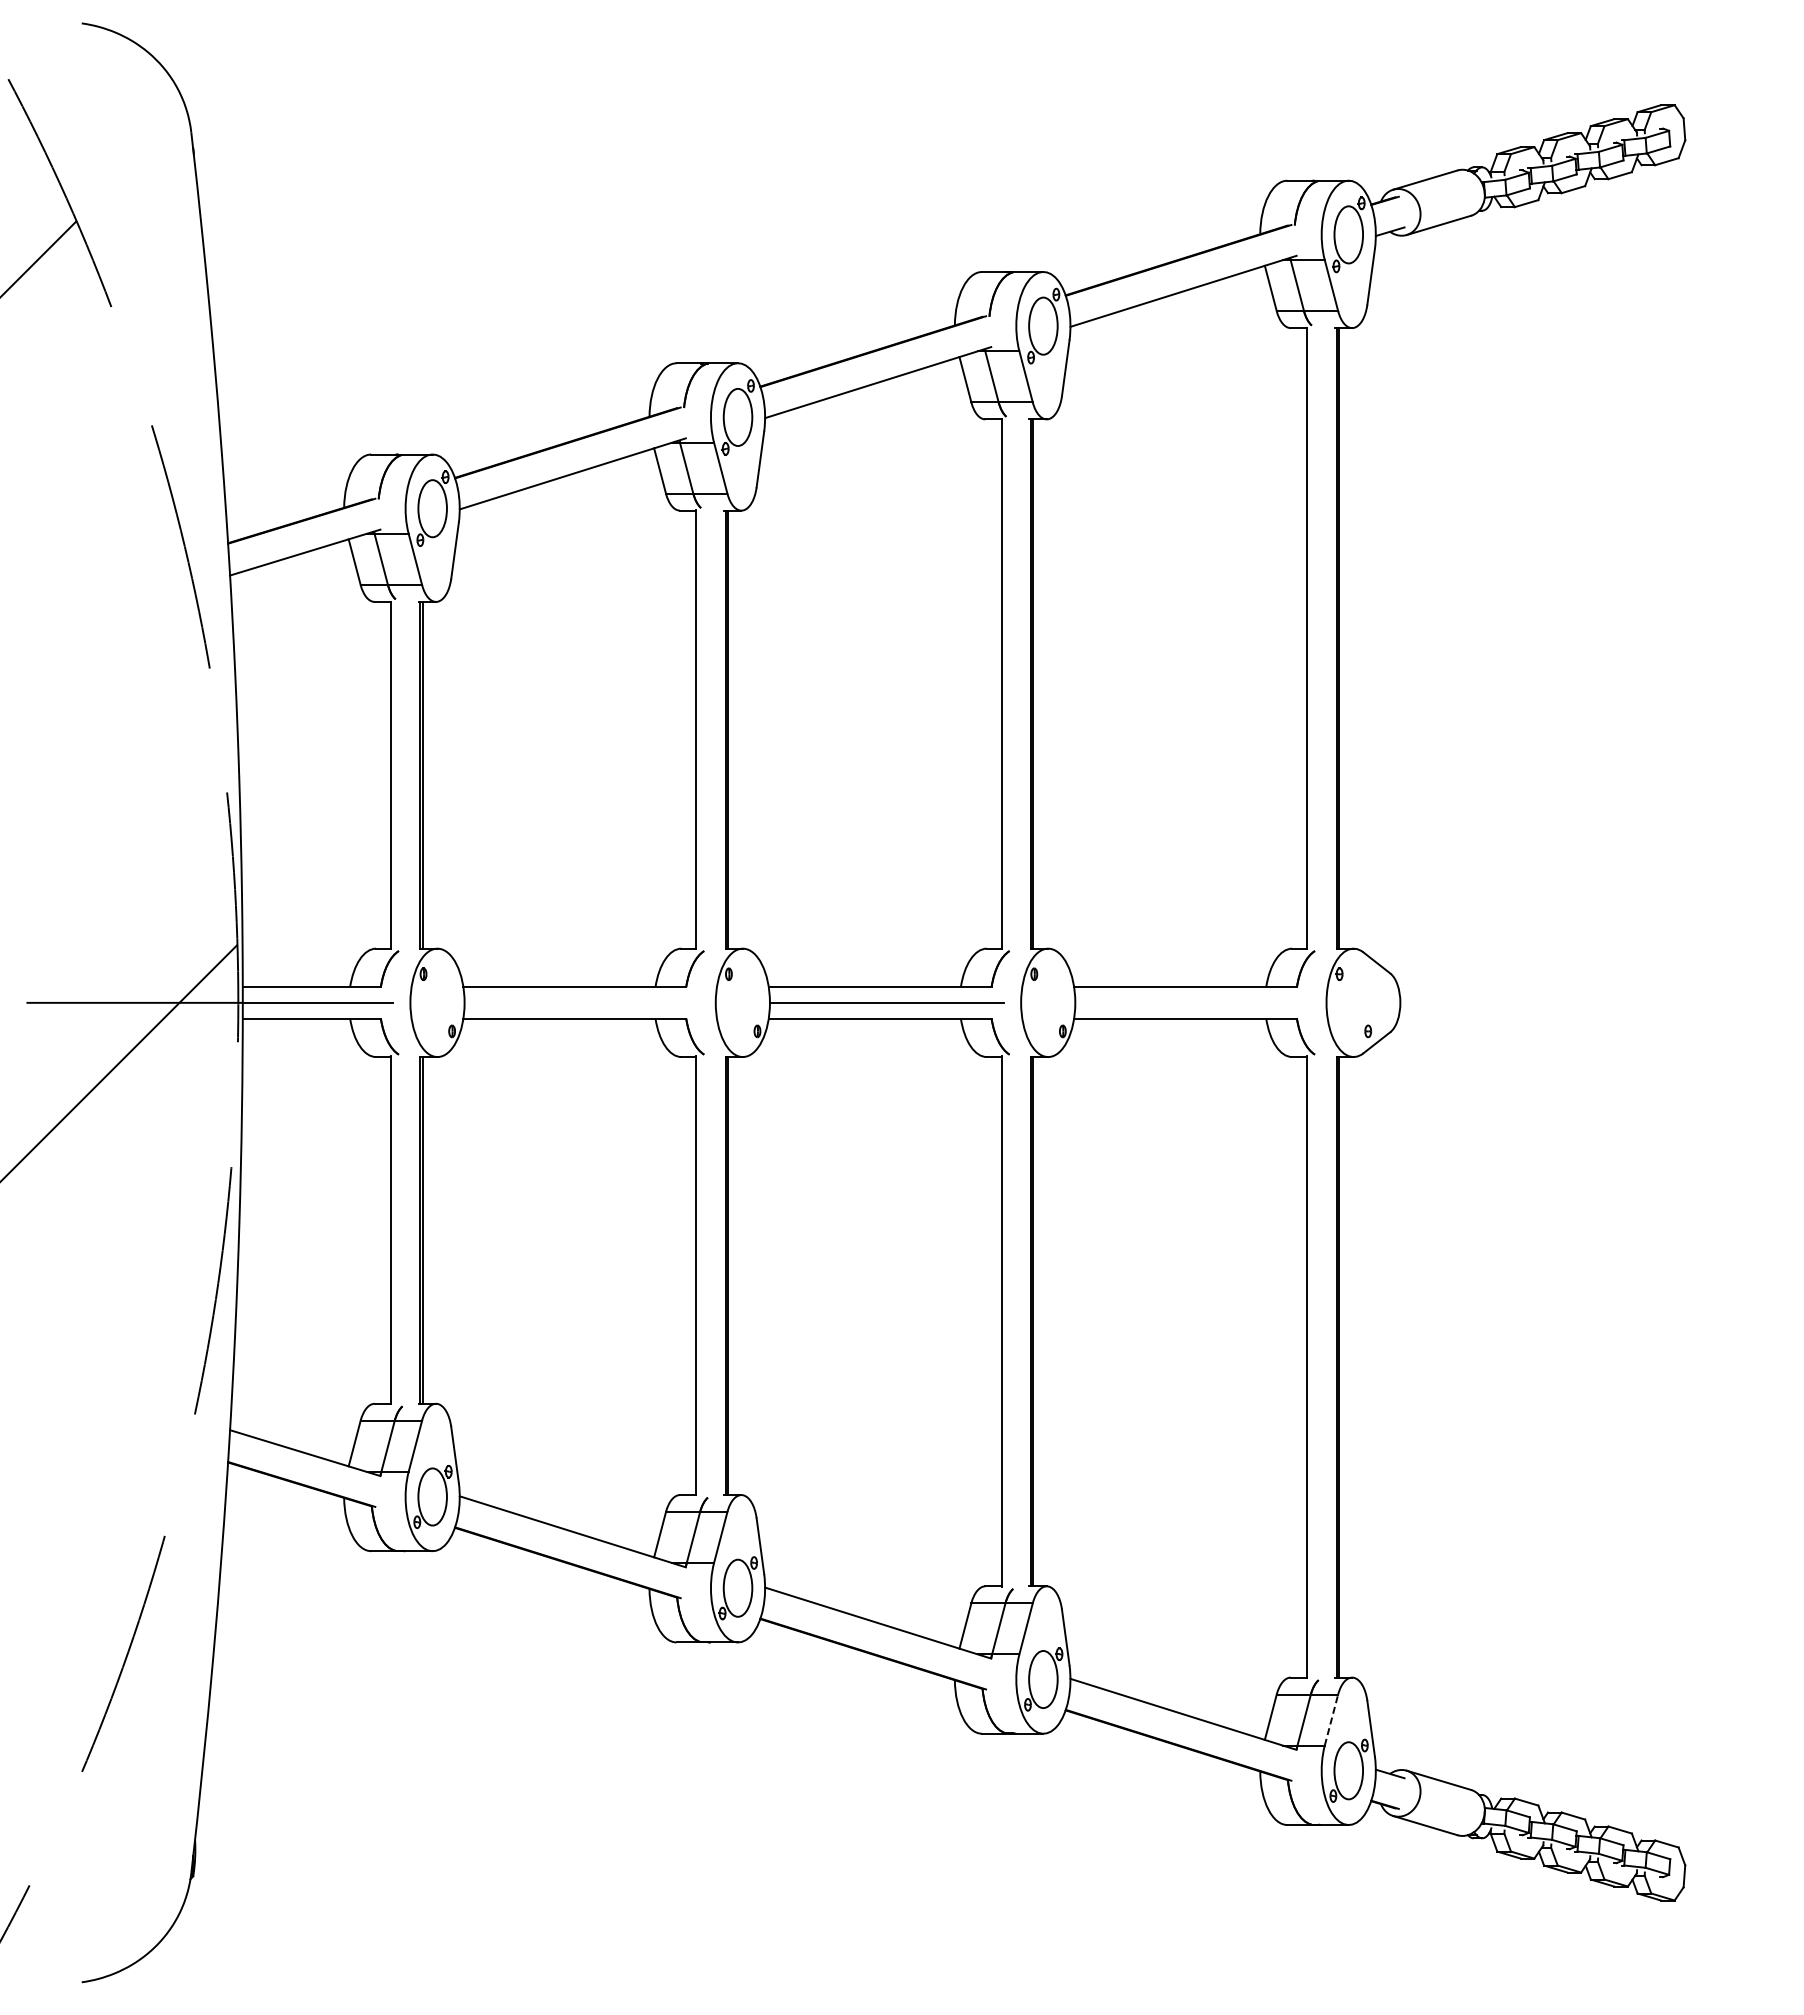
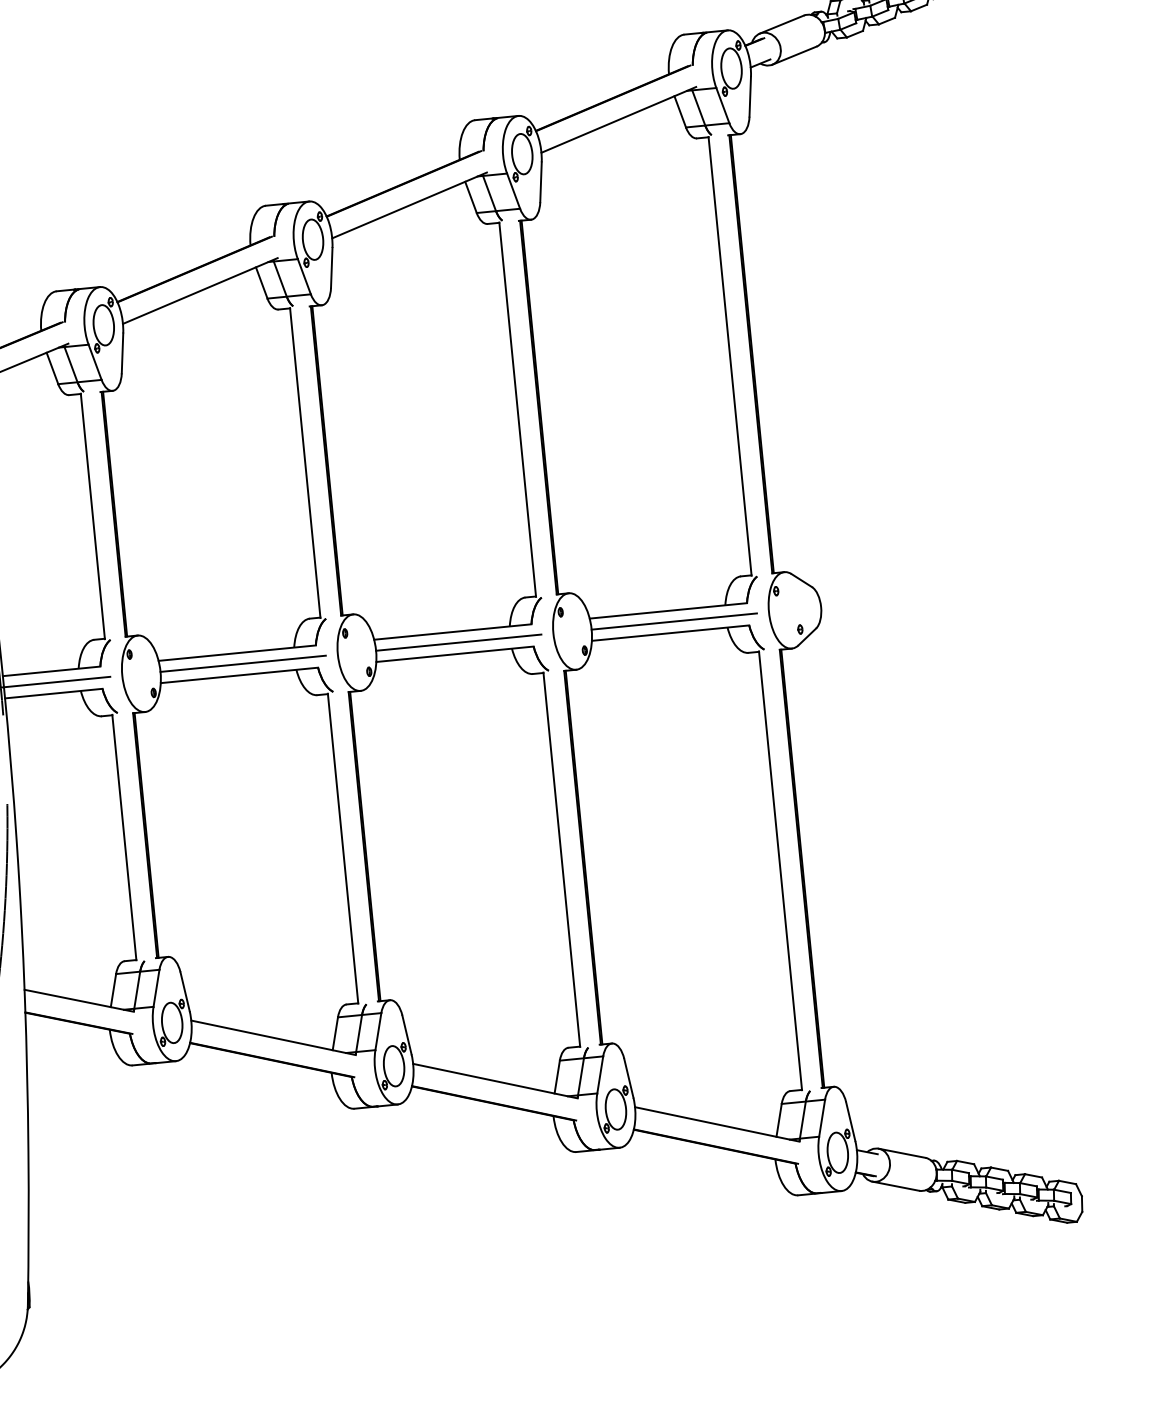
line: (581, 1002) -> (243, 663), added
line: (1192, 1002) -> (674, 621), added
line: (1331, 1719) -> (822, 1117), dashed -> solid

